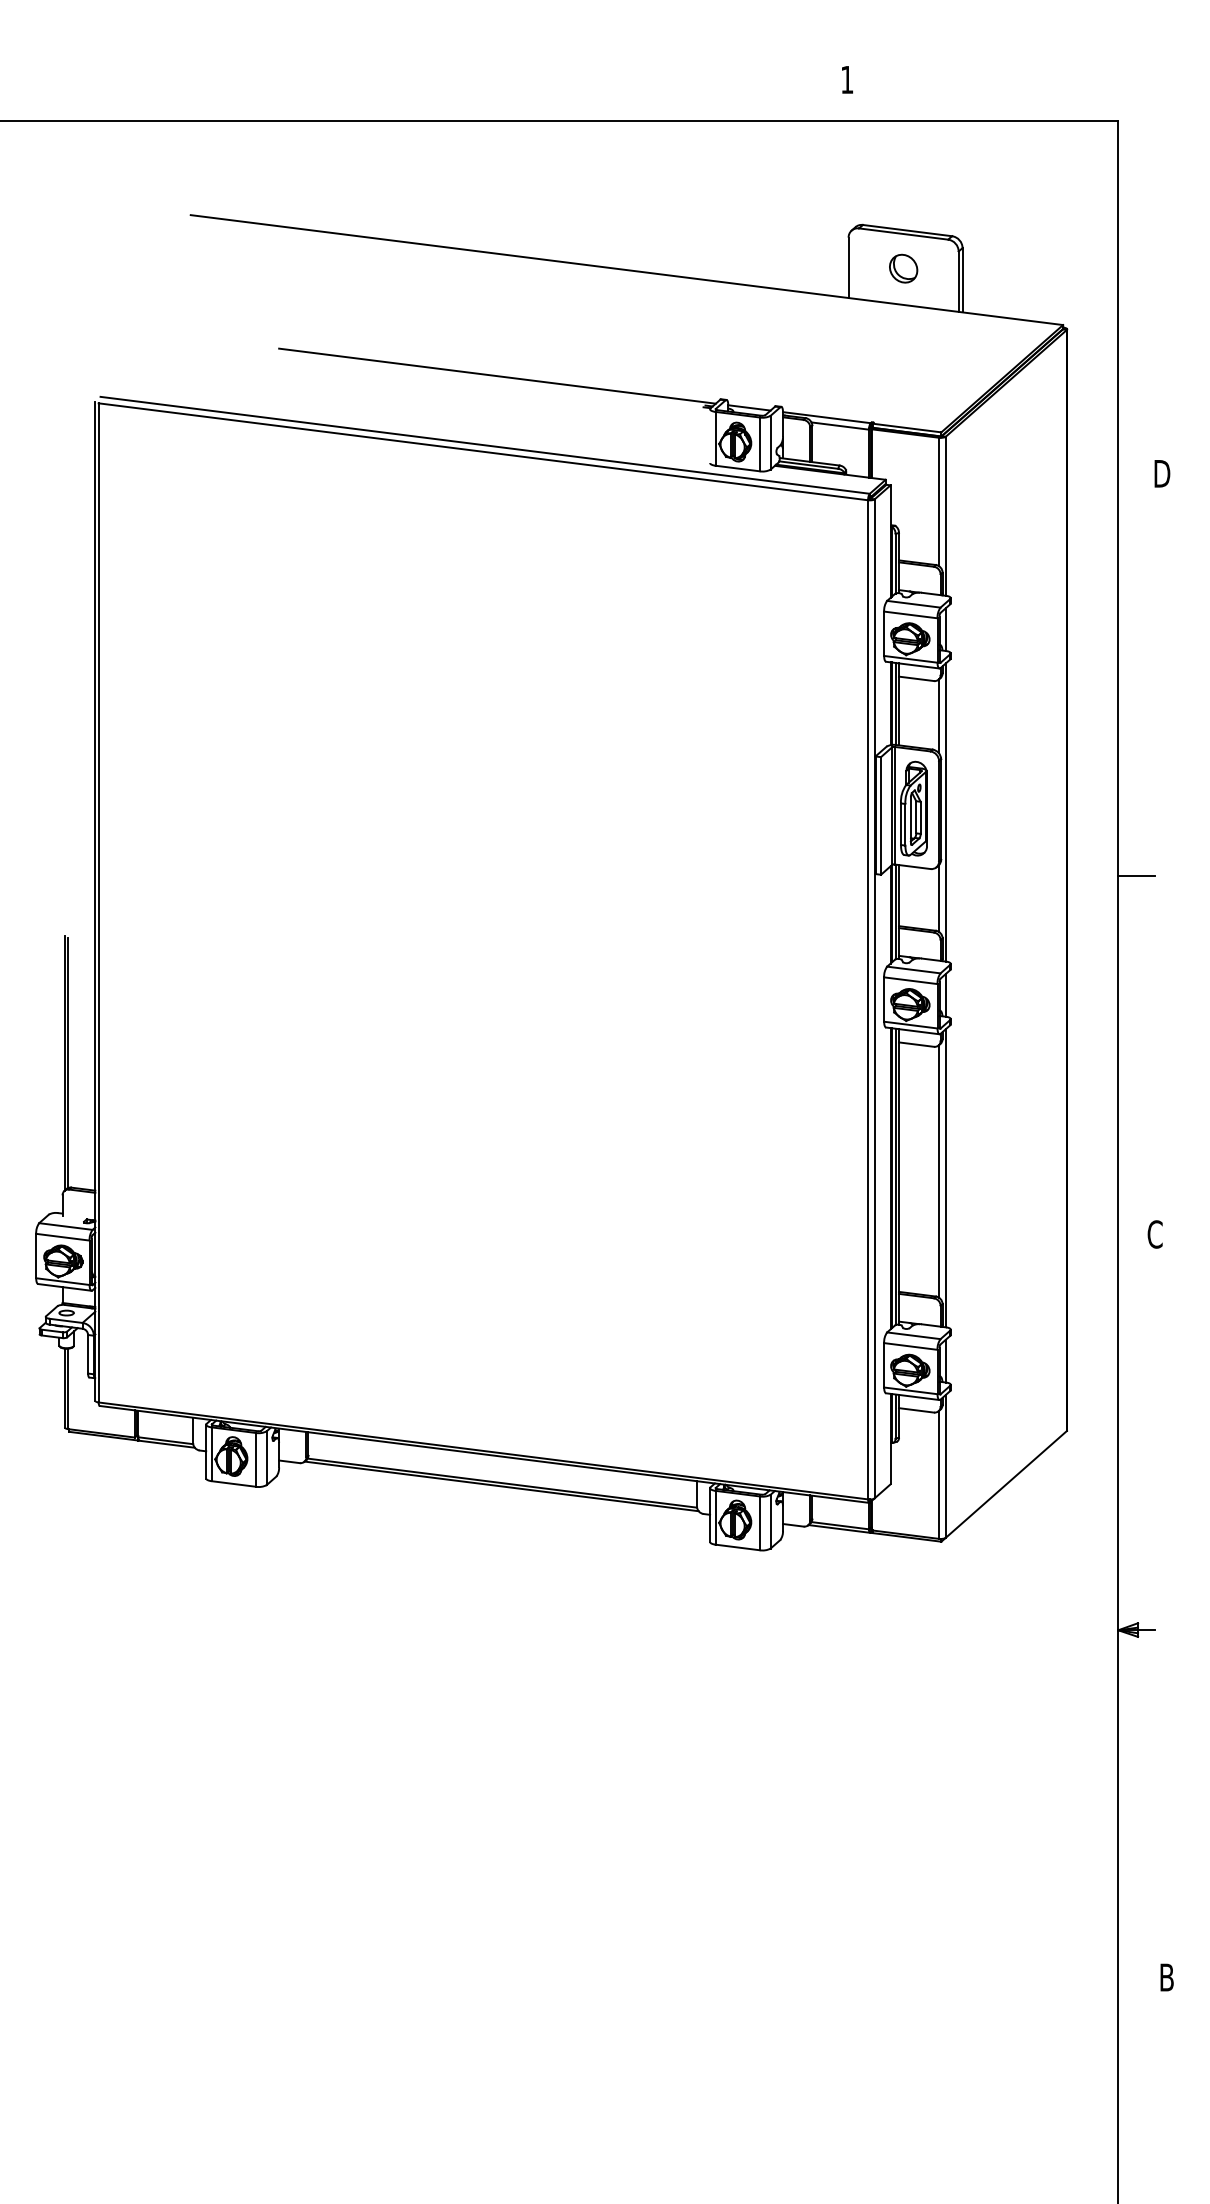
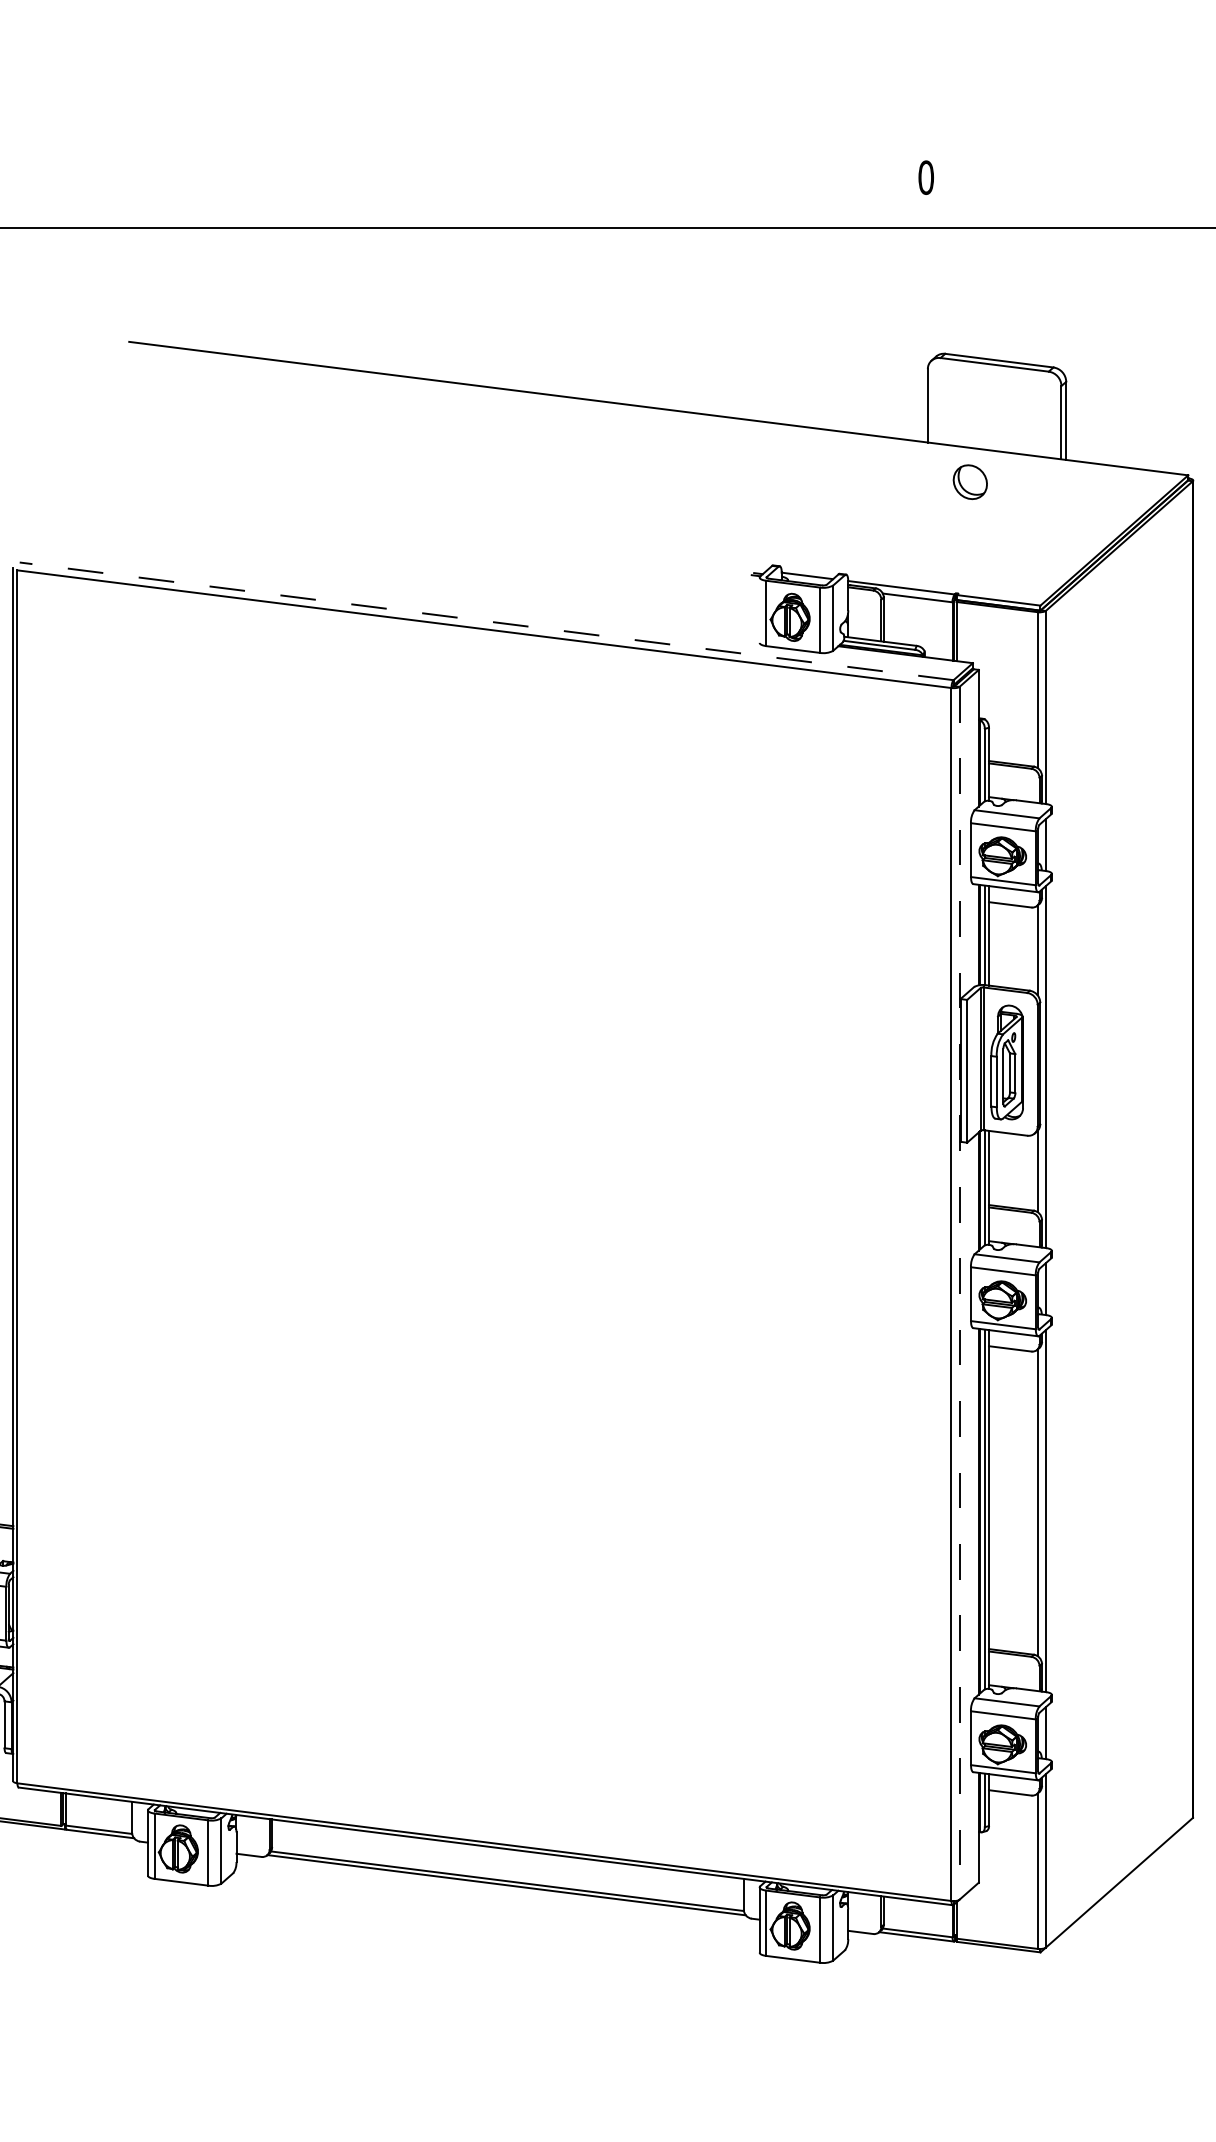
text: (847, 79) -> (926, 177), 1 -> 0
part: (903, 268) -> (970, 481), moved
line: (497, 375) -> (501, 536), removed
line: (485, 445) -> (487, 621), solid -> dashed
line: (874, 998) -> (959, 1292), solid -> dashed

